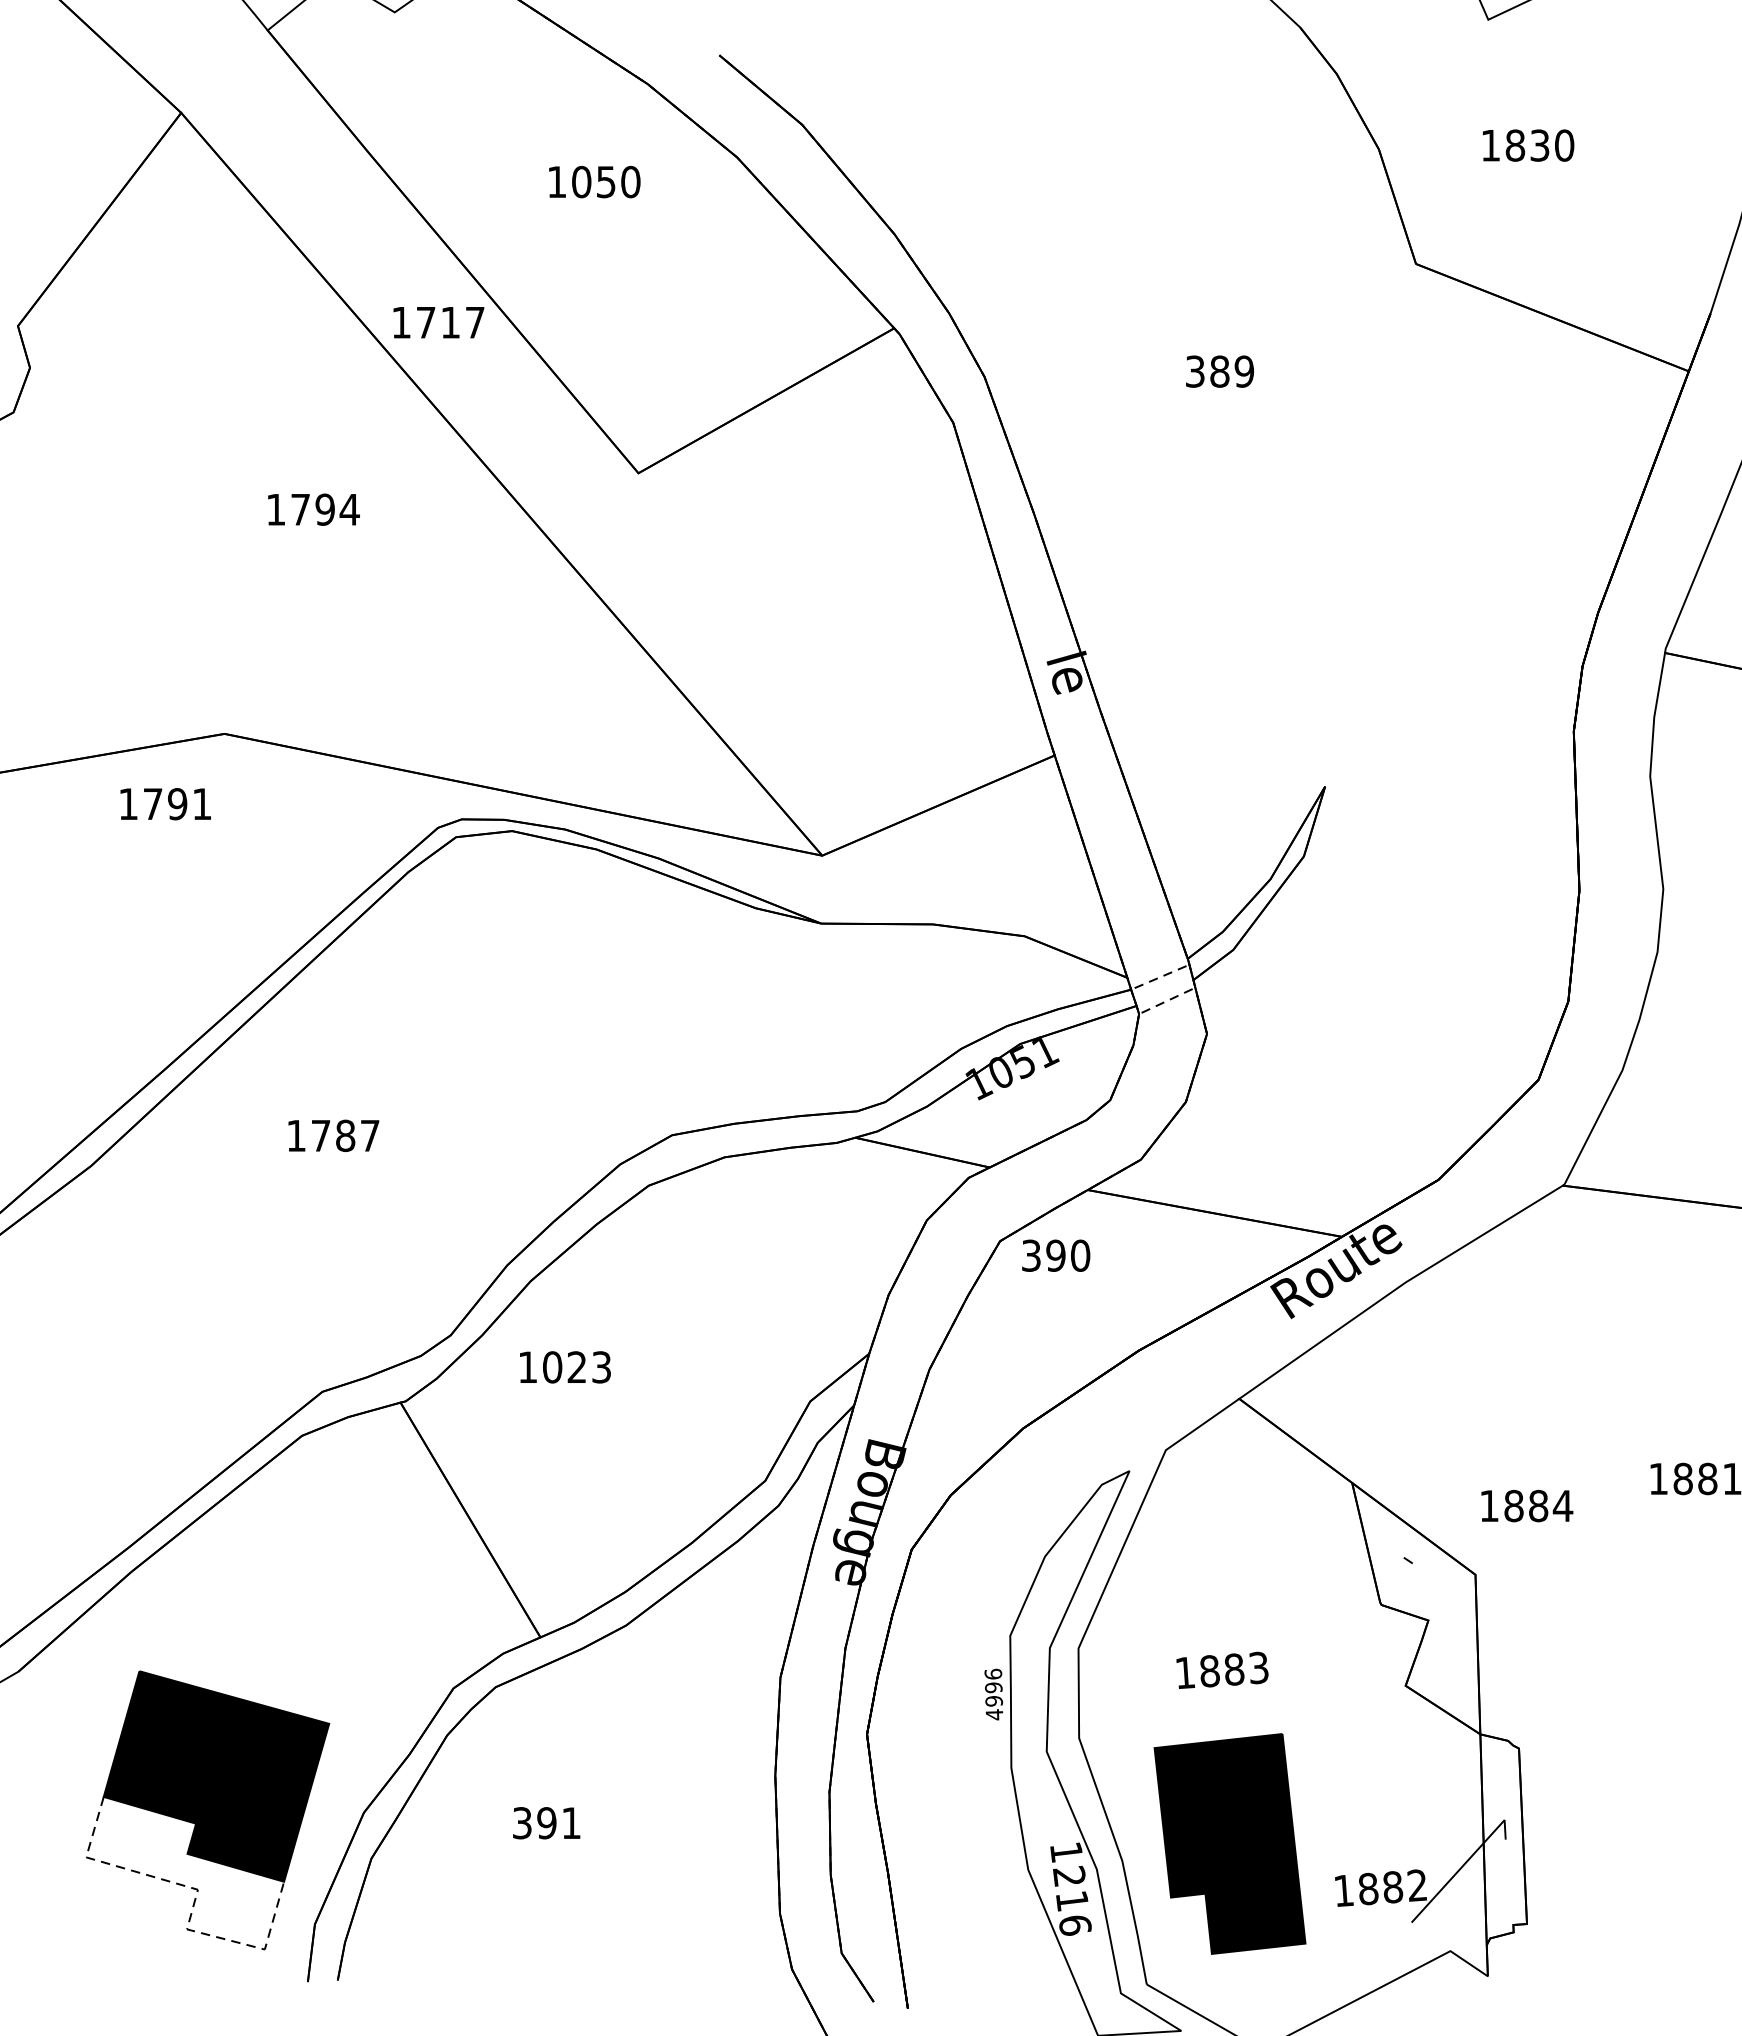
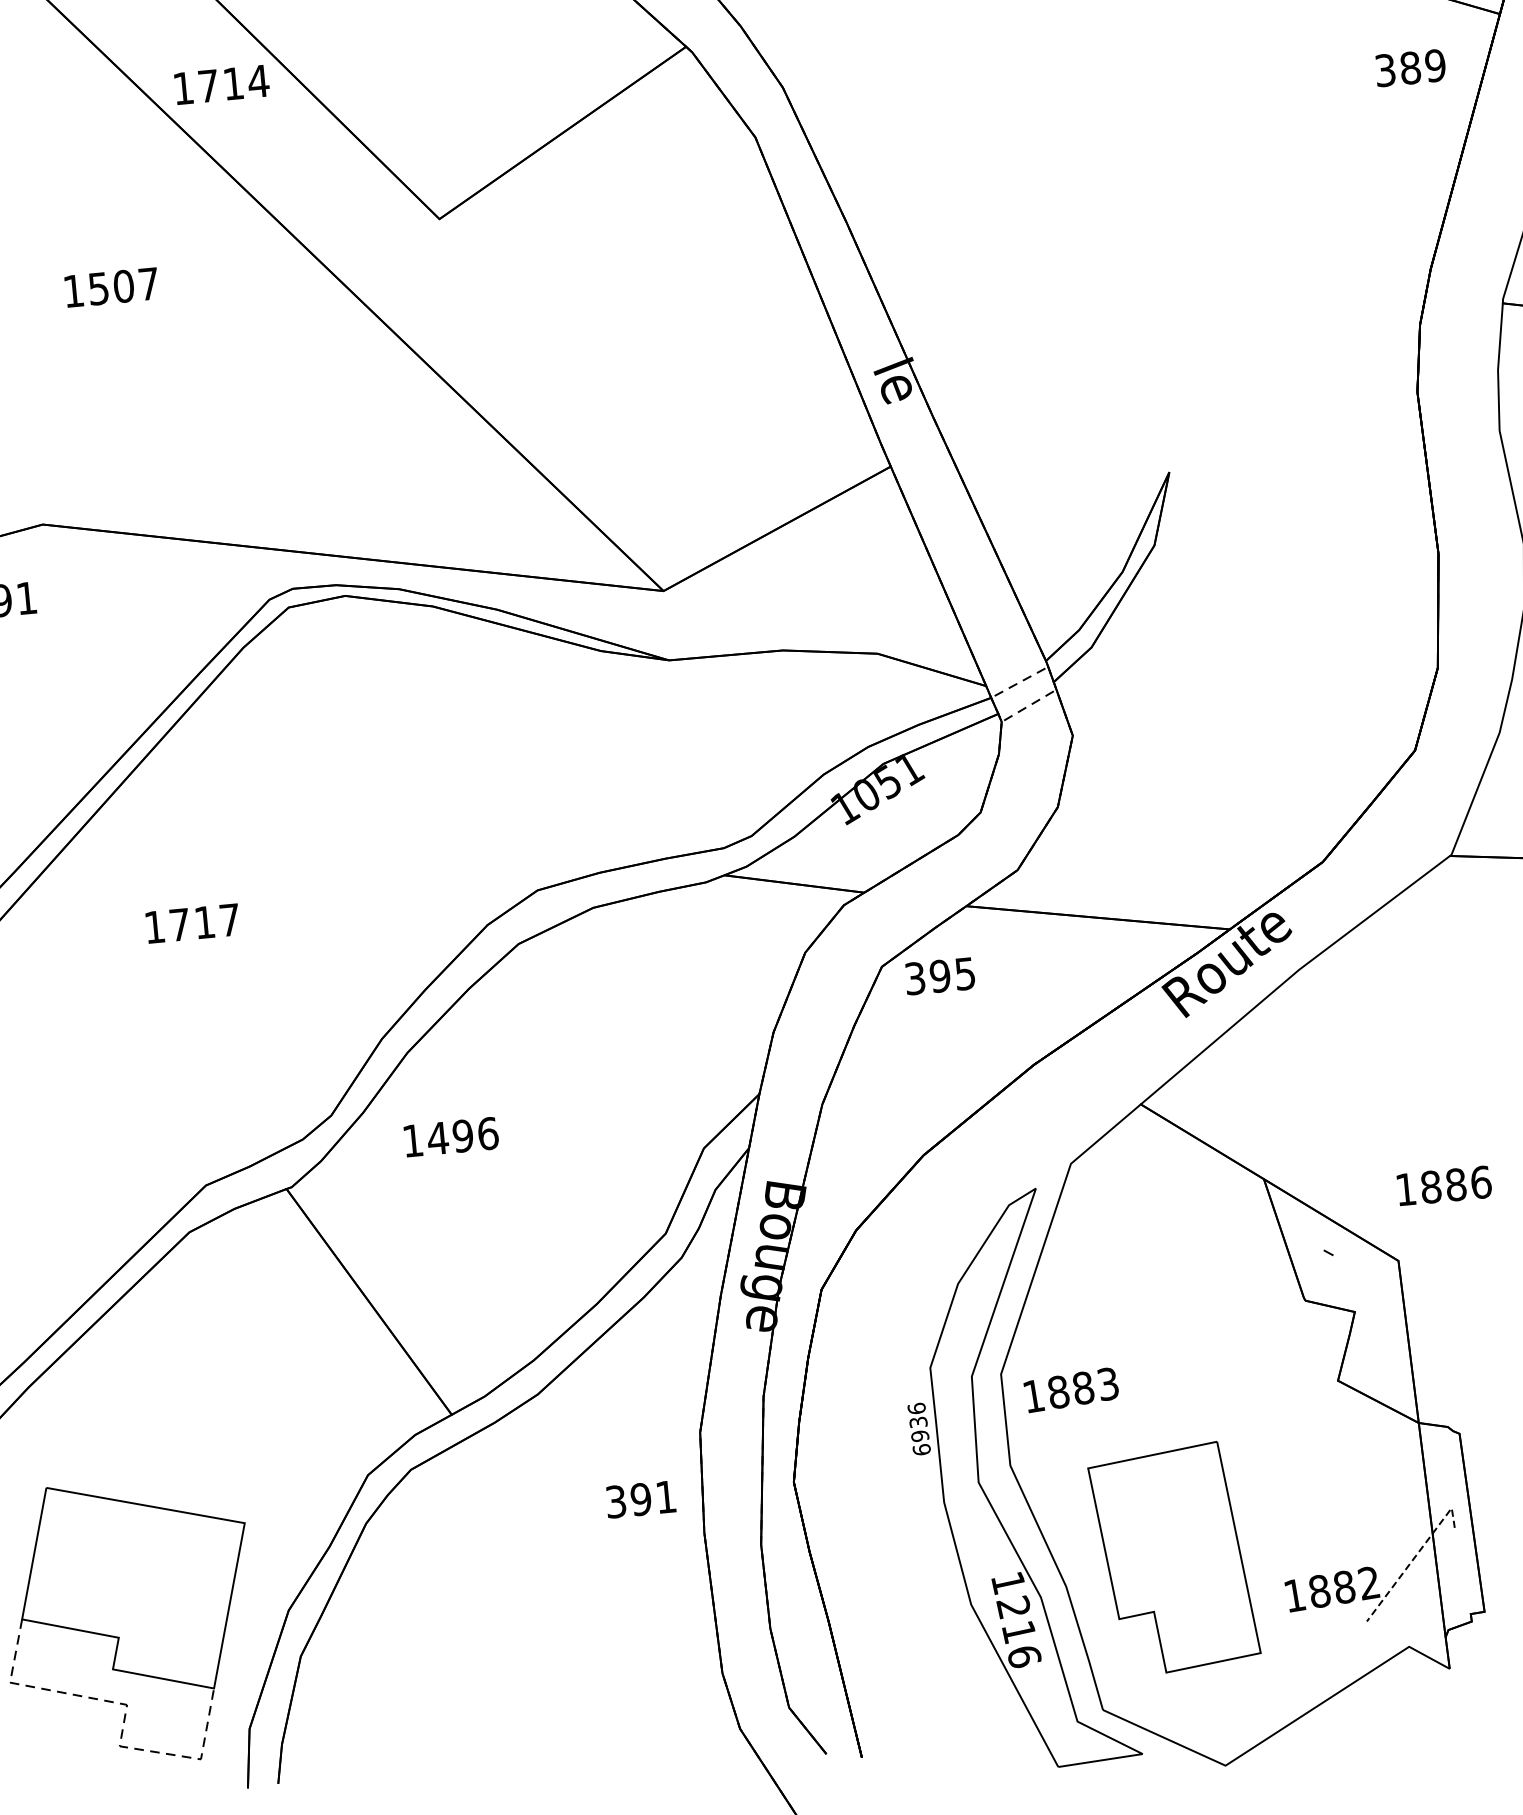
text: (475, 322) -> (258, 81), 1717 -> 1714
text: (1219, 371) -> (1410, 67), moved
text: (325, 509) -> (124, 286), 1794 -> 1507
text: (345, 1135) -> (204, 922), 1787 -> 1717
text: (1080, 1255) -> (965, 973), 390 -> 395
text: (576, 1367) -> (462, 1136), 1023 -> 1496
text: (1562, 1505) -> (1480, 1181), 1884 -> 1886
text: (1222, 1669) -> (1071, 1389), moved
text: (994, 1701) -> (920, 1436), 4996 -> 6936
fill: (216, 1776) -> (135, 1587), removed
text: (546, 1823) -> (640, 1499), moved
fill: (1229, 1843) -> (1173, 1558), removed
line: (1465, 1863) -> (1416, 1556), solid -> dashed

